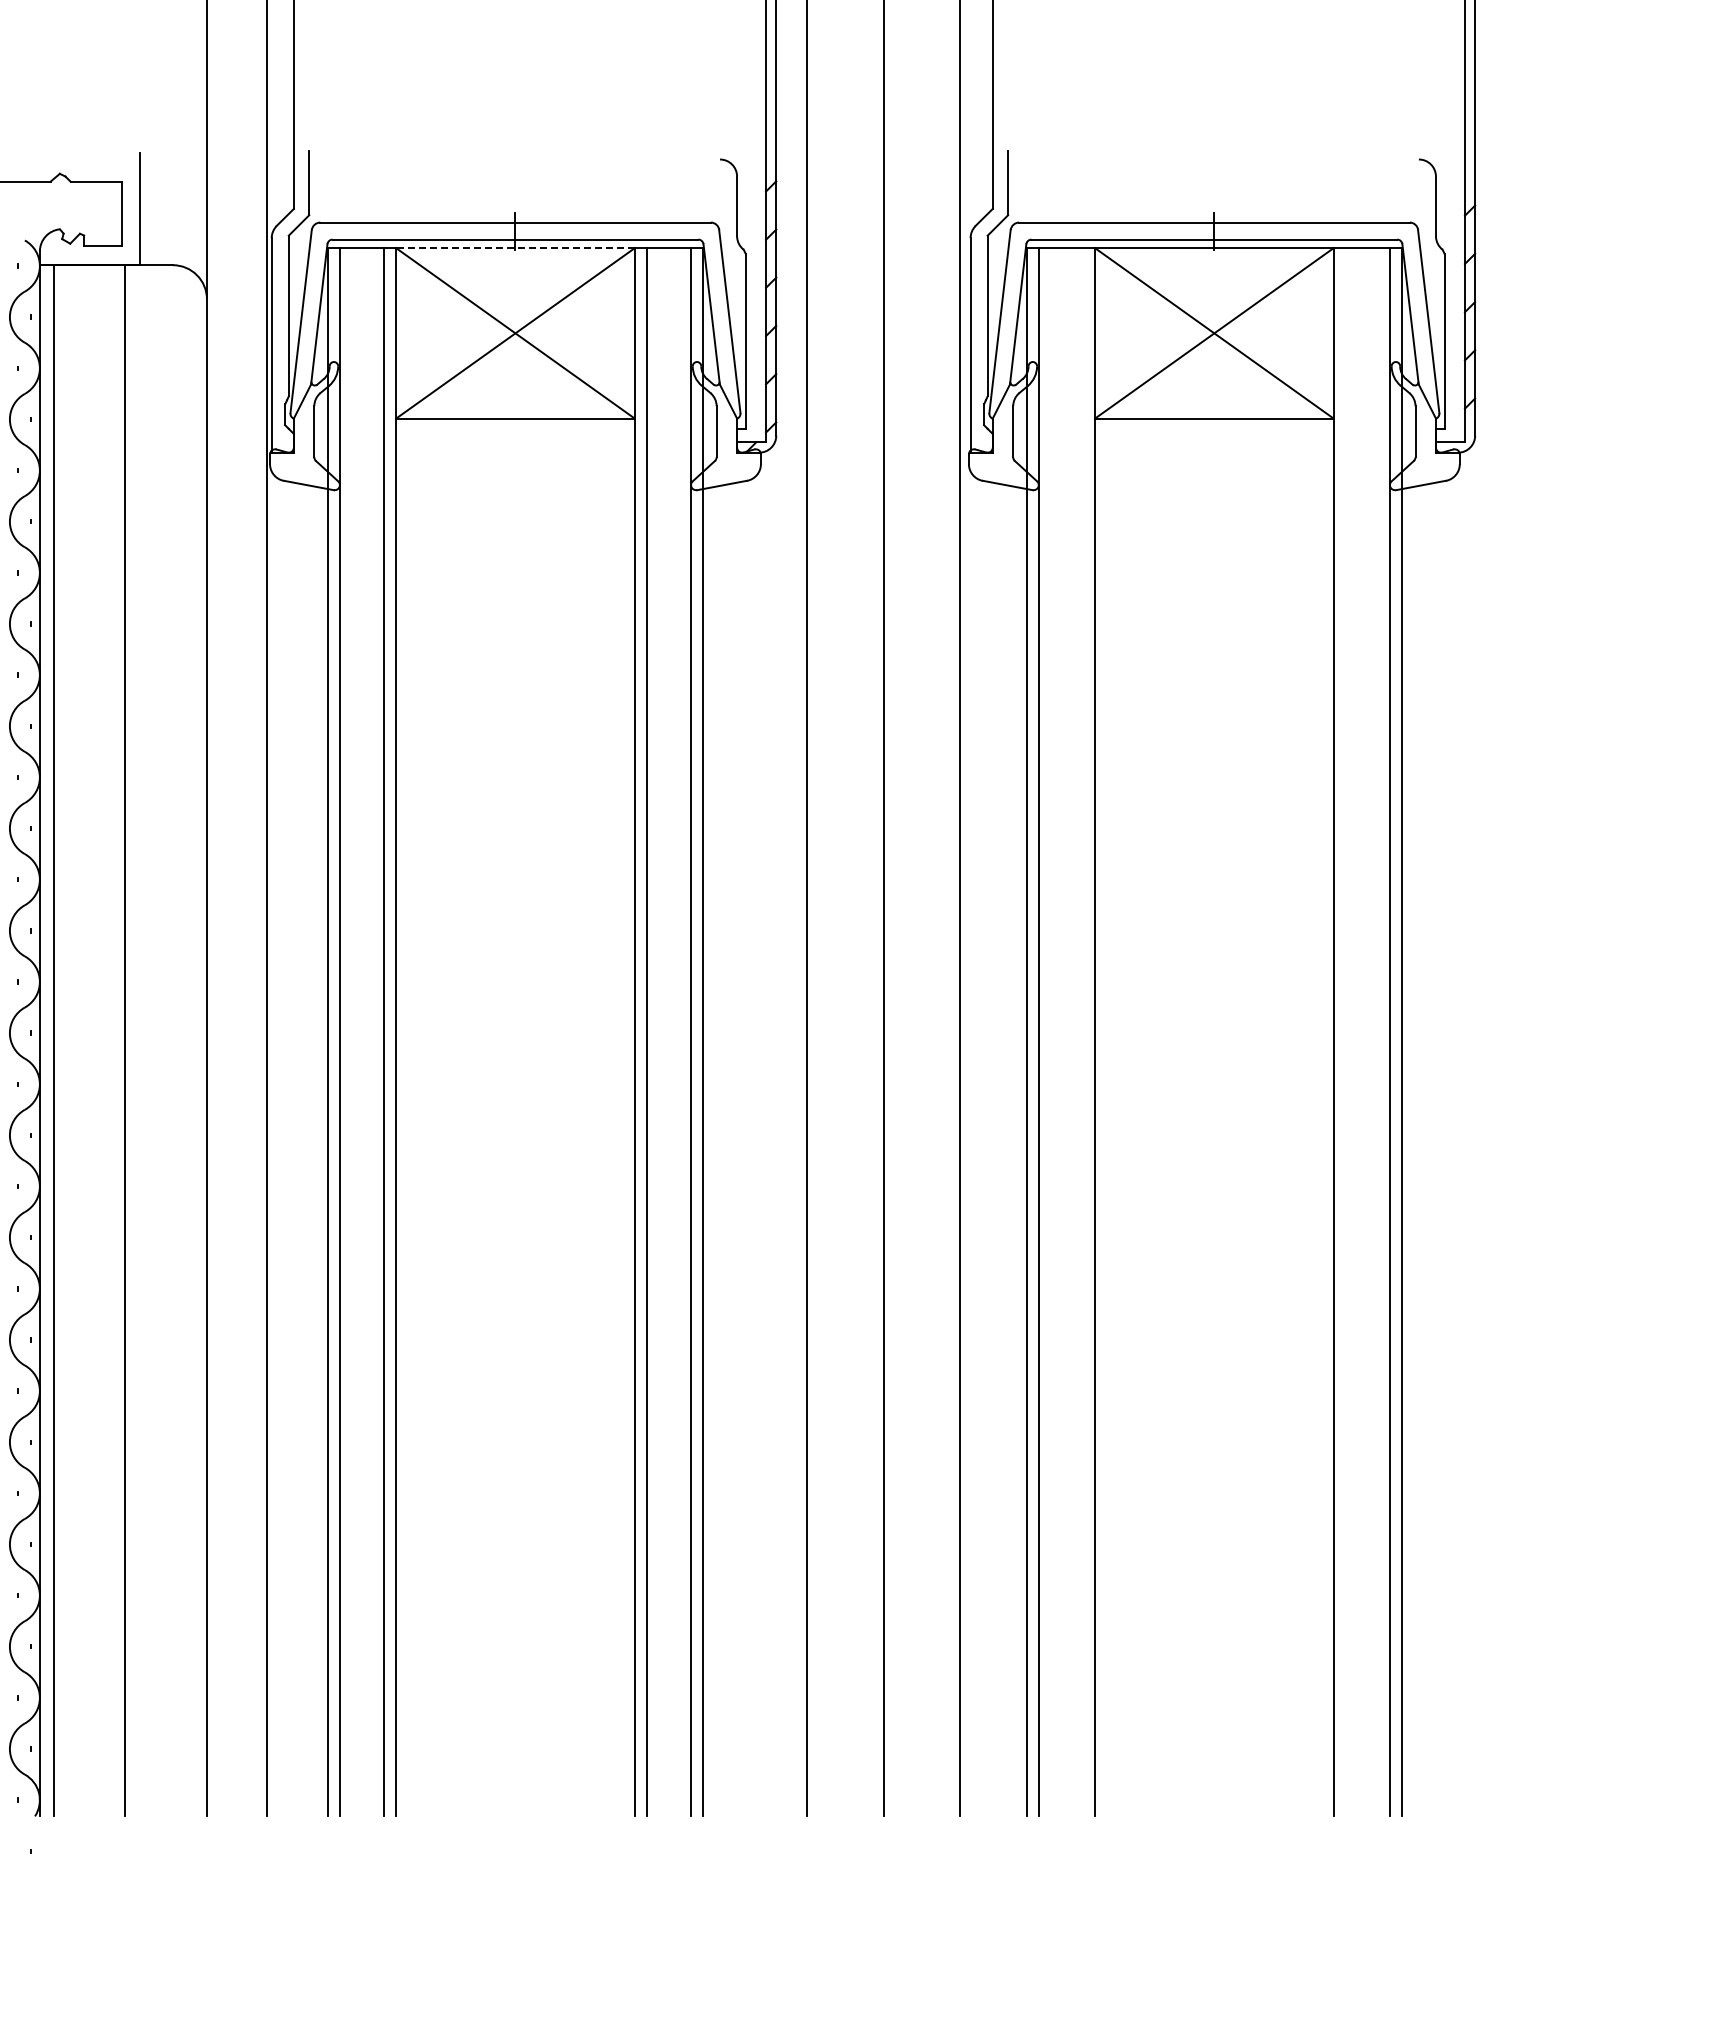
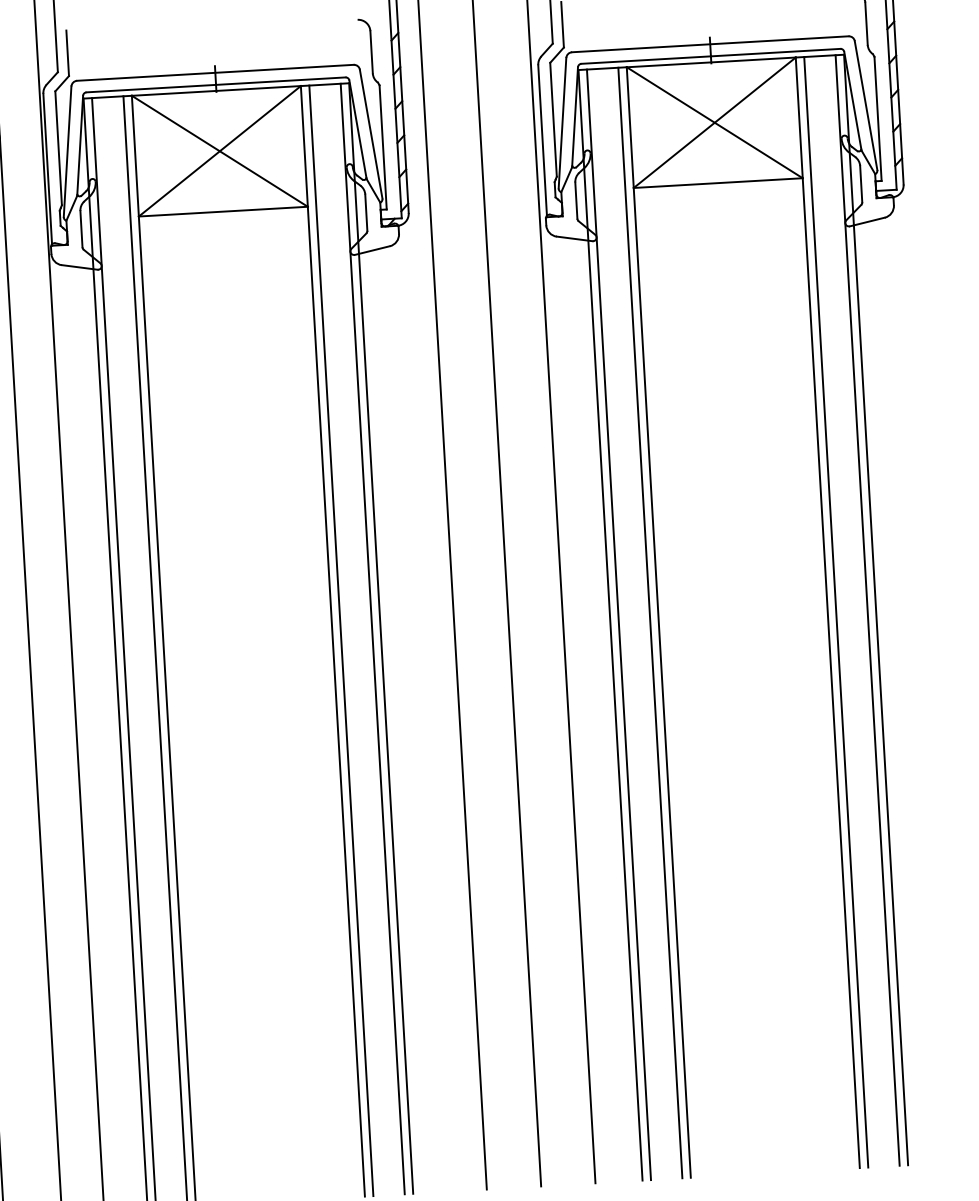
line: (514, 248) -> (215, 91), dashed -> solid
line: (1083, 1032) -> (650, 623), added
line: (1345, 1032) -> (836, 612), added

